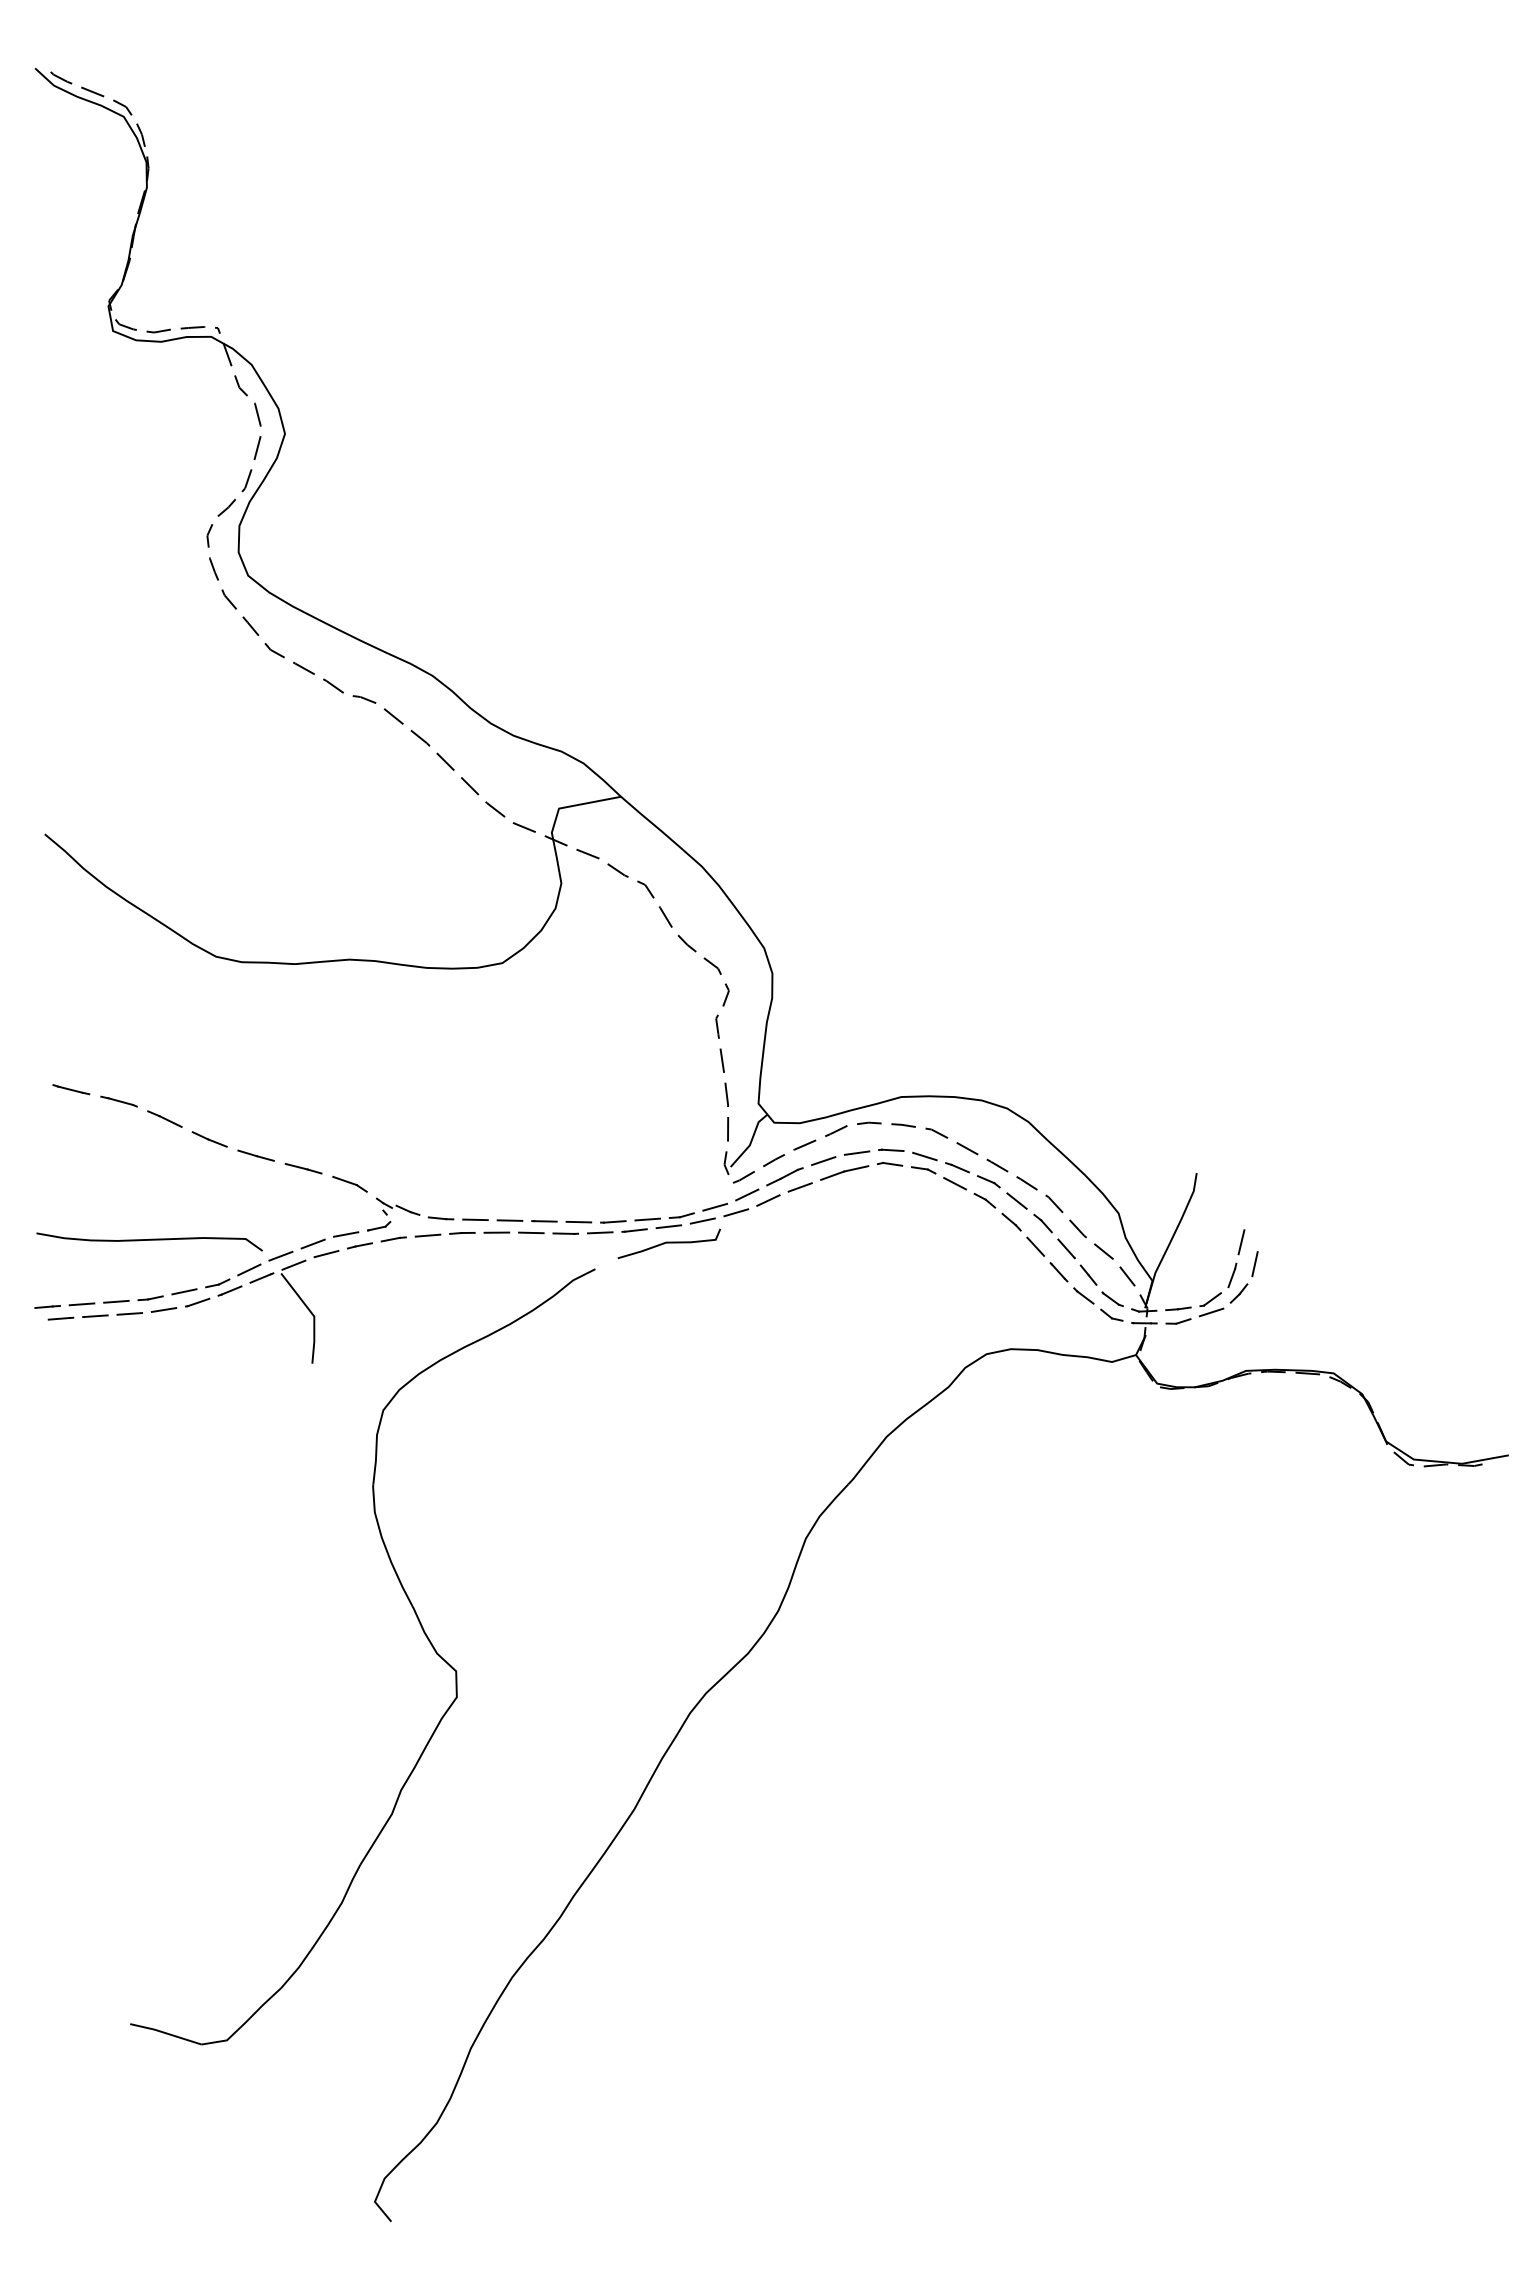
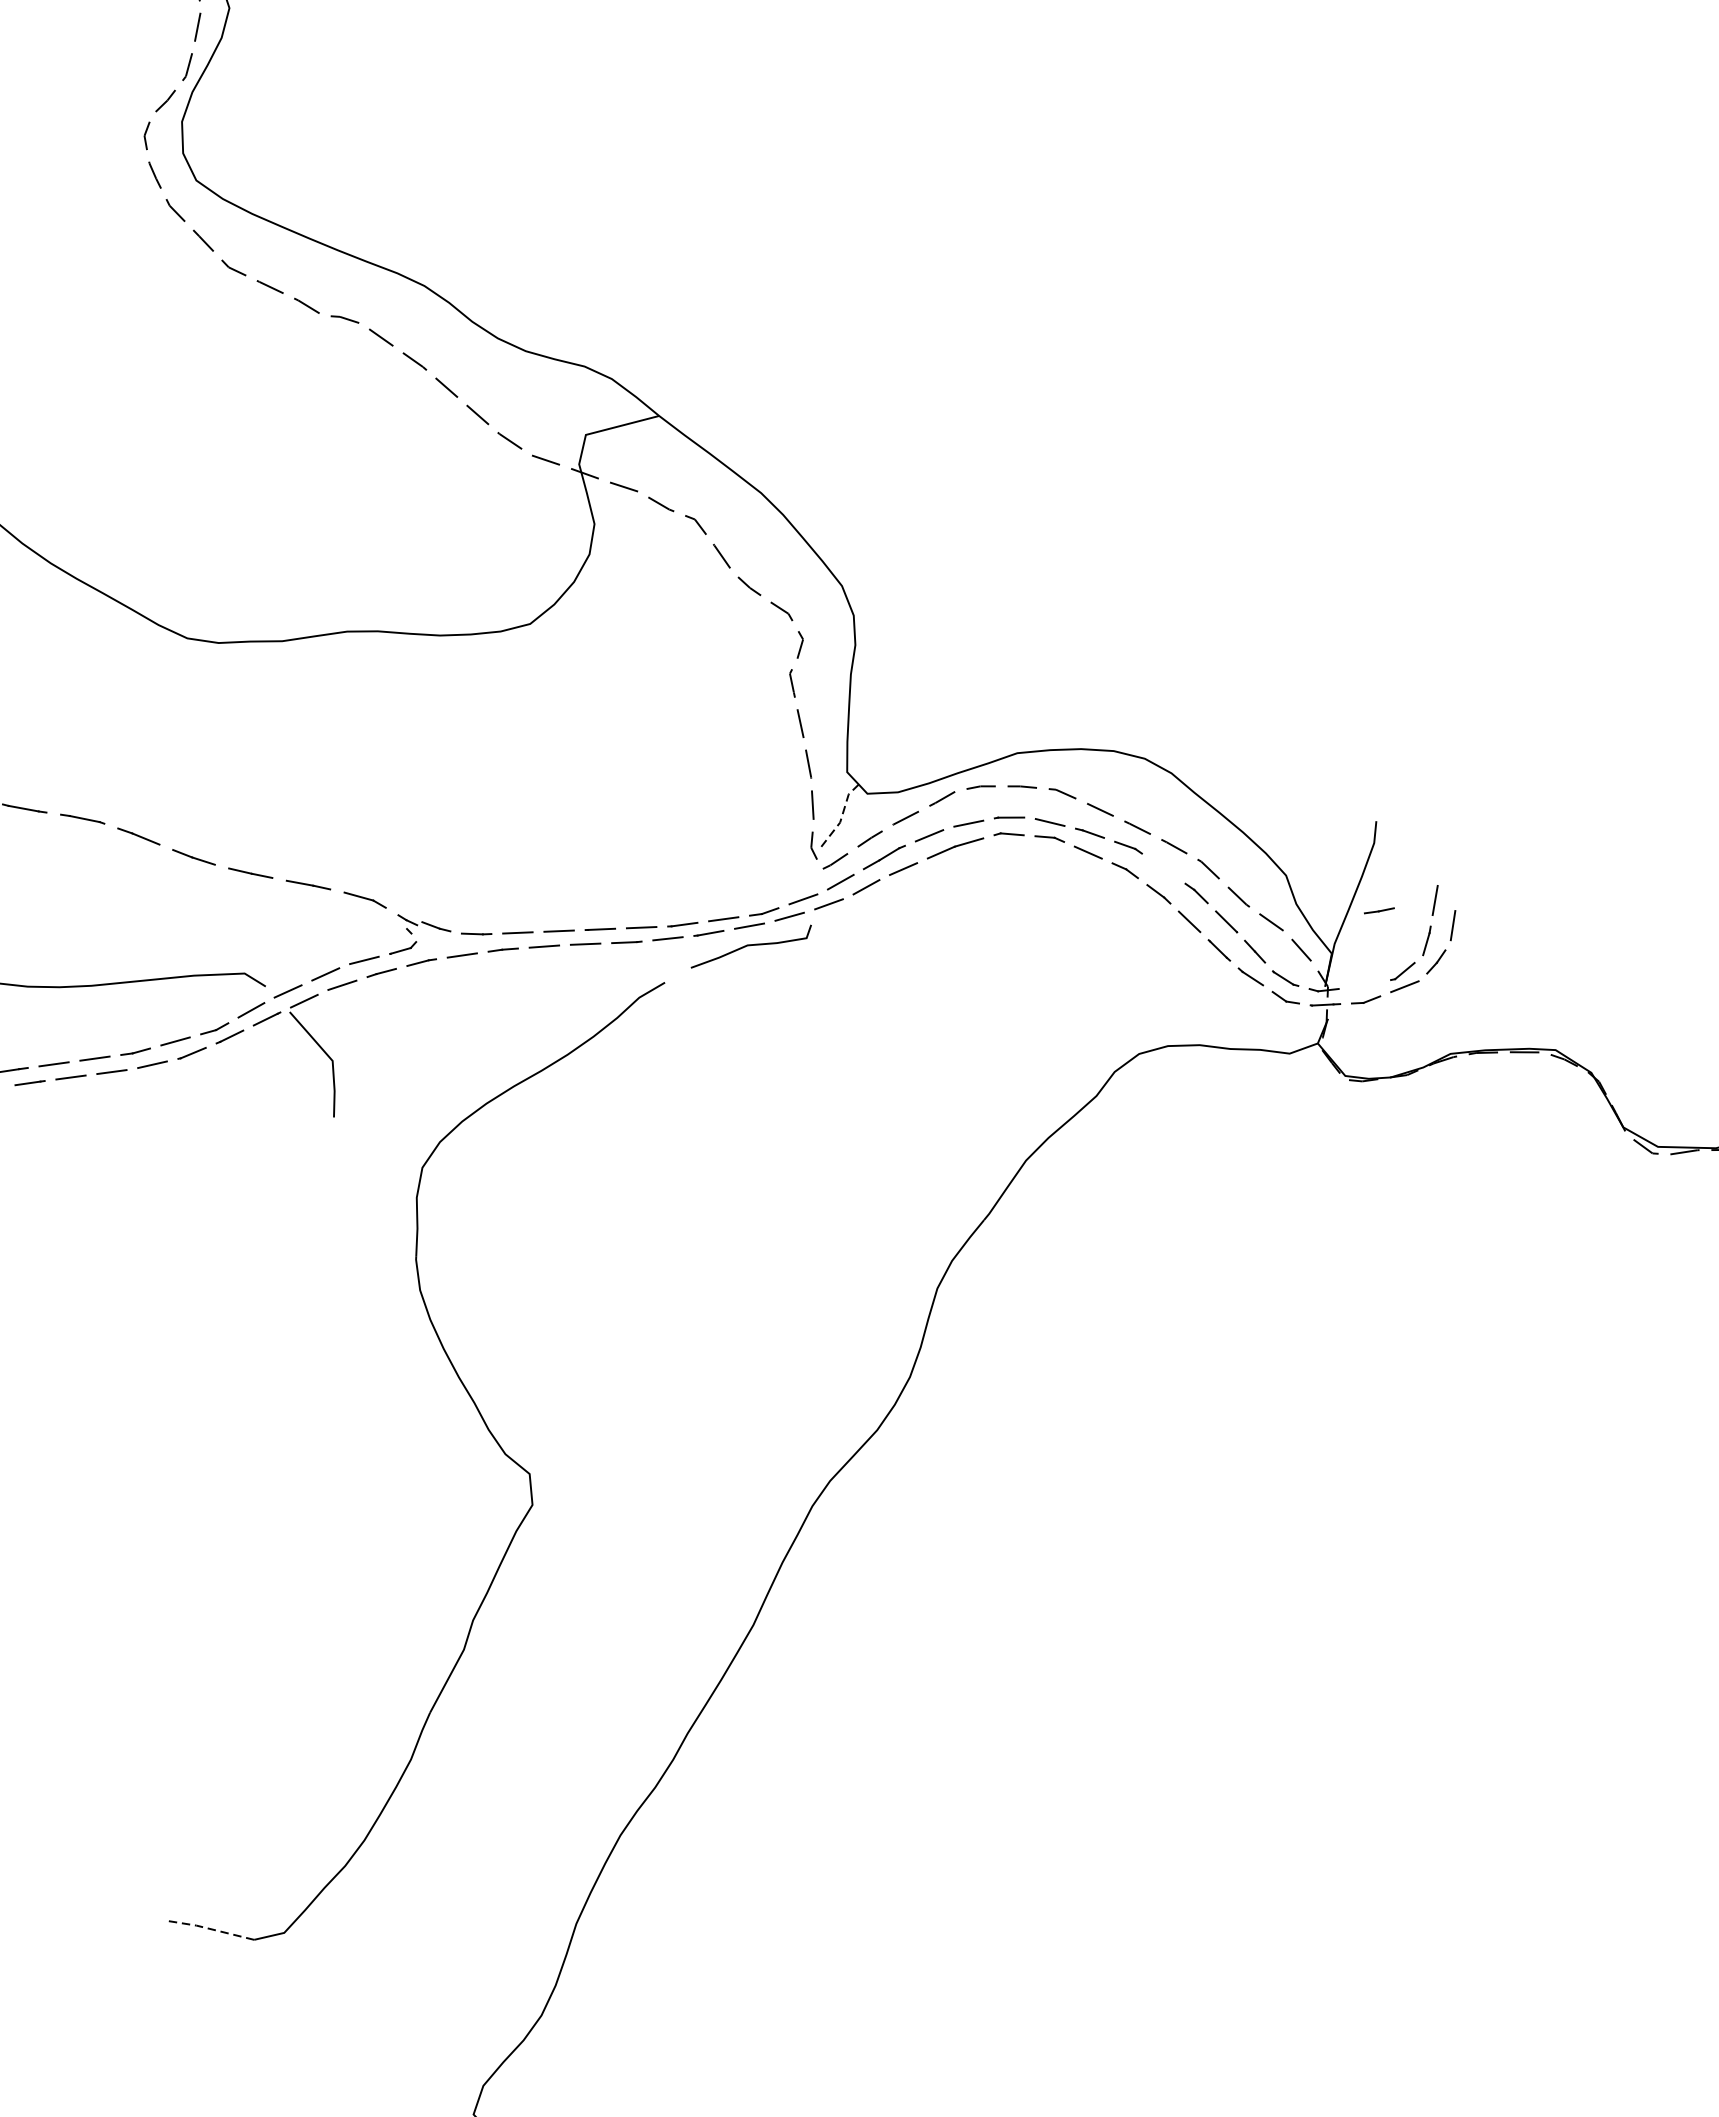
line: (750, 1142) -> (840, 819), solid -> dashed
line: (1016, 1200) -> (1163, 867), removed
line: (1178, 1308) -> (1379, 910), moved
line: (165, 2033) -> (210, 1929), solid -> dashed

